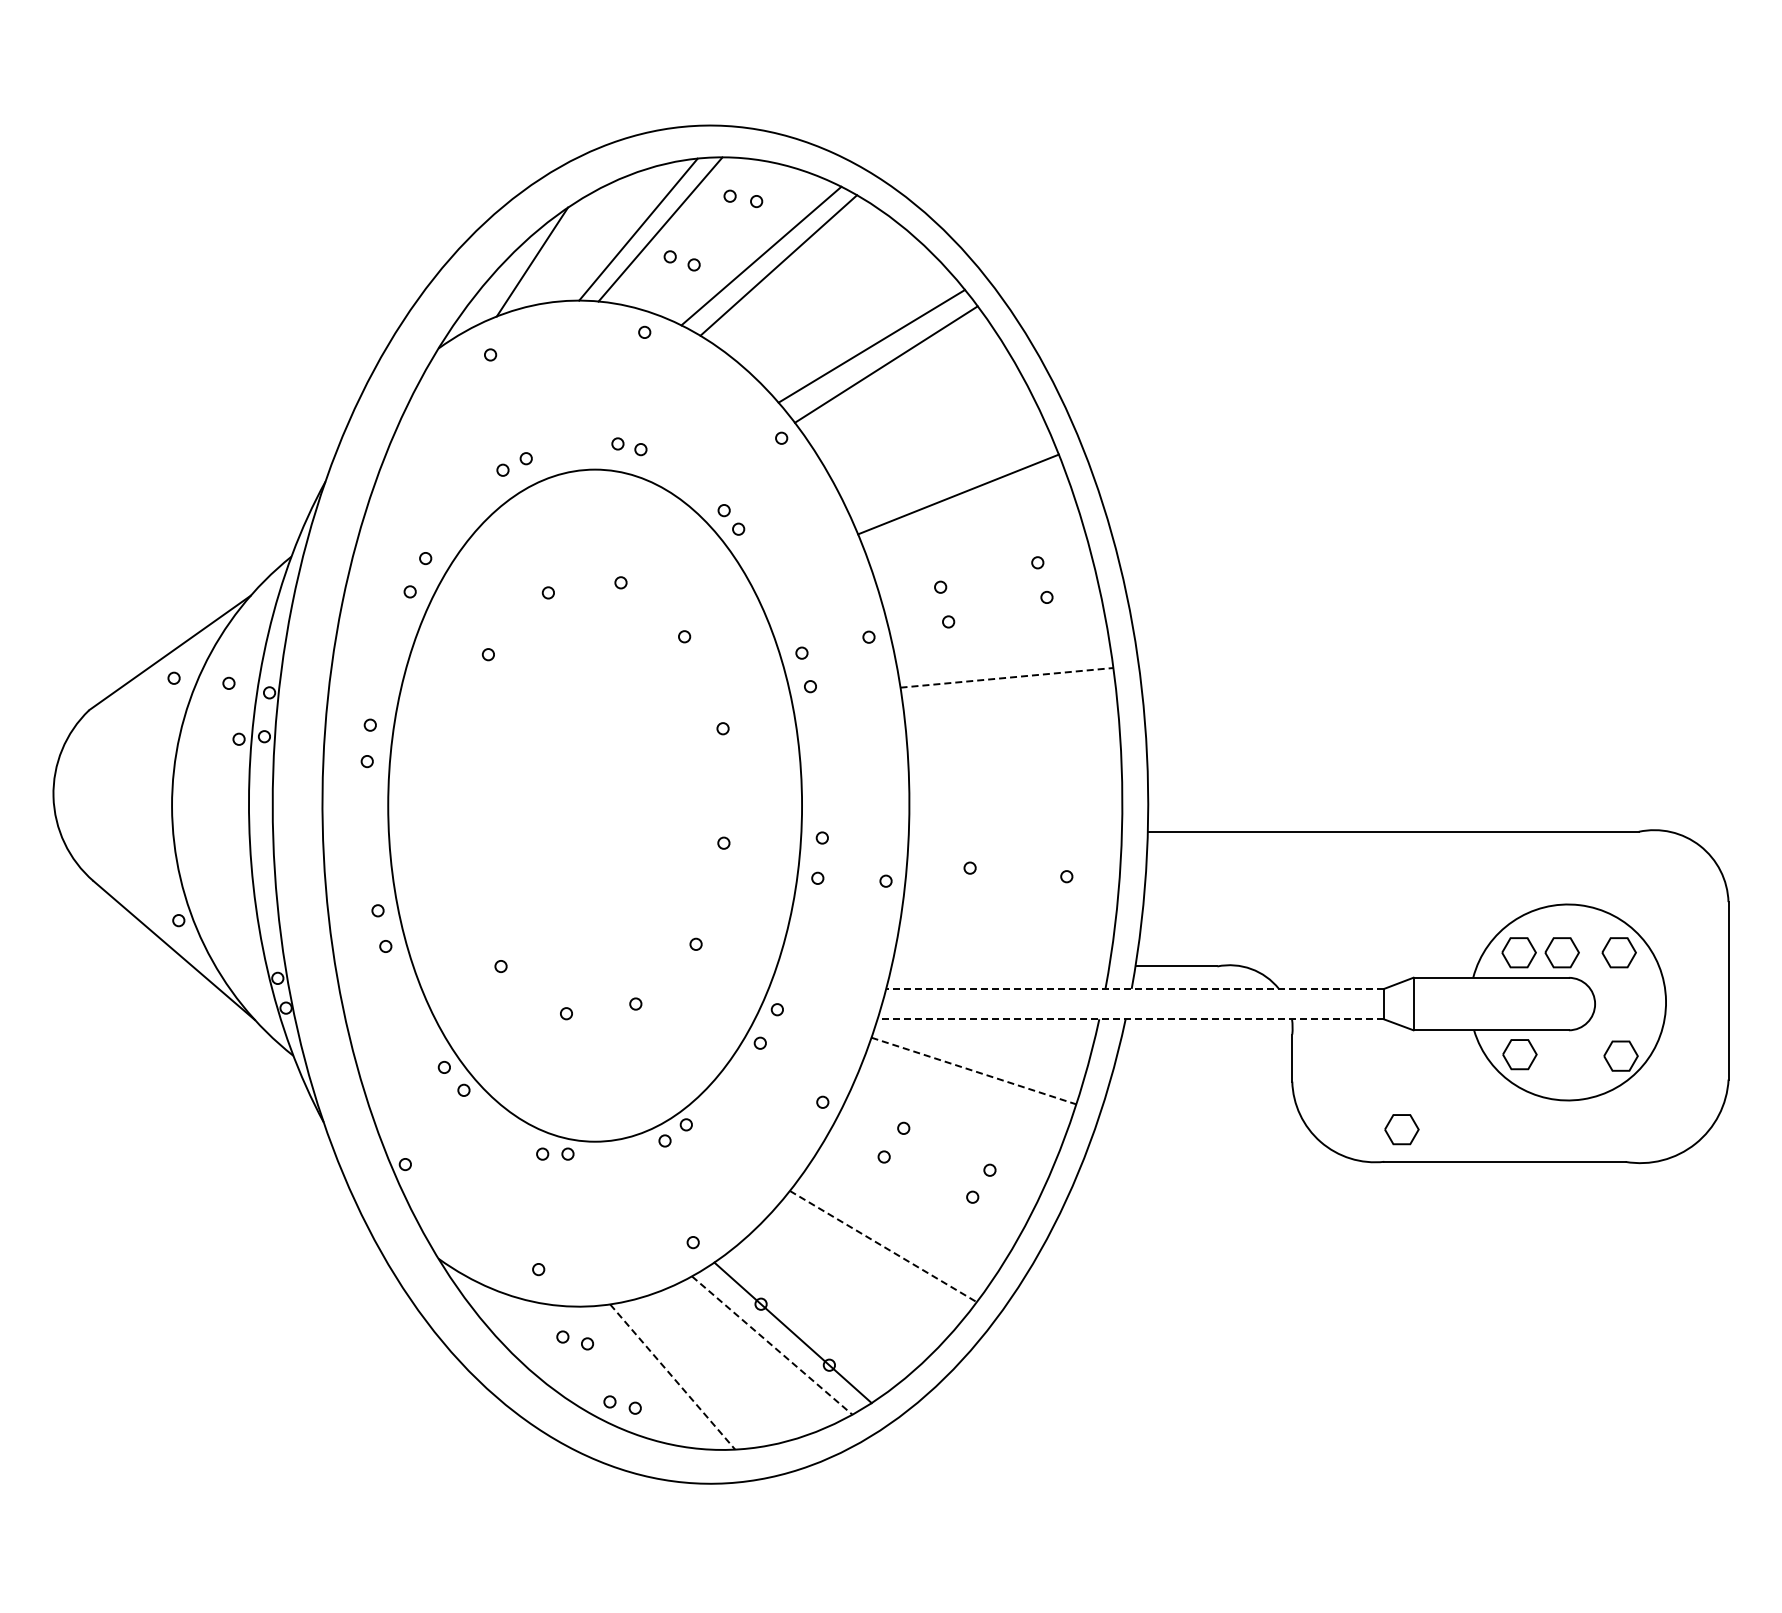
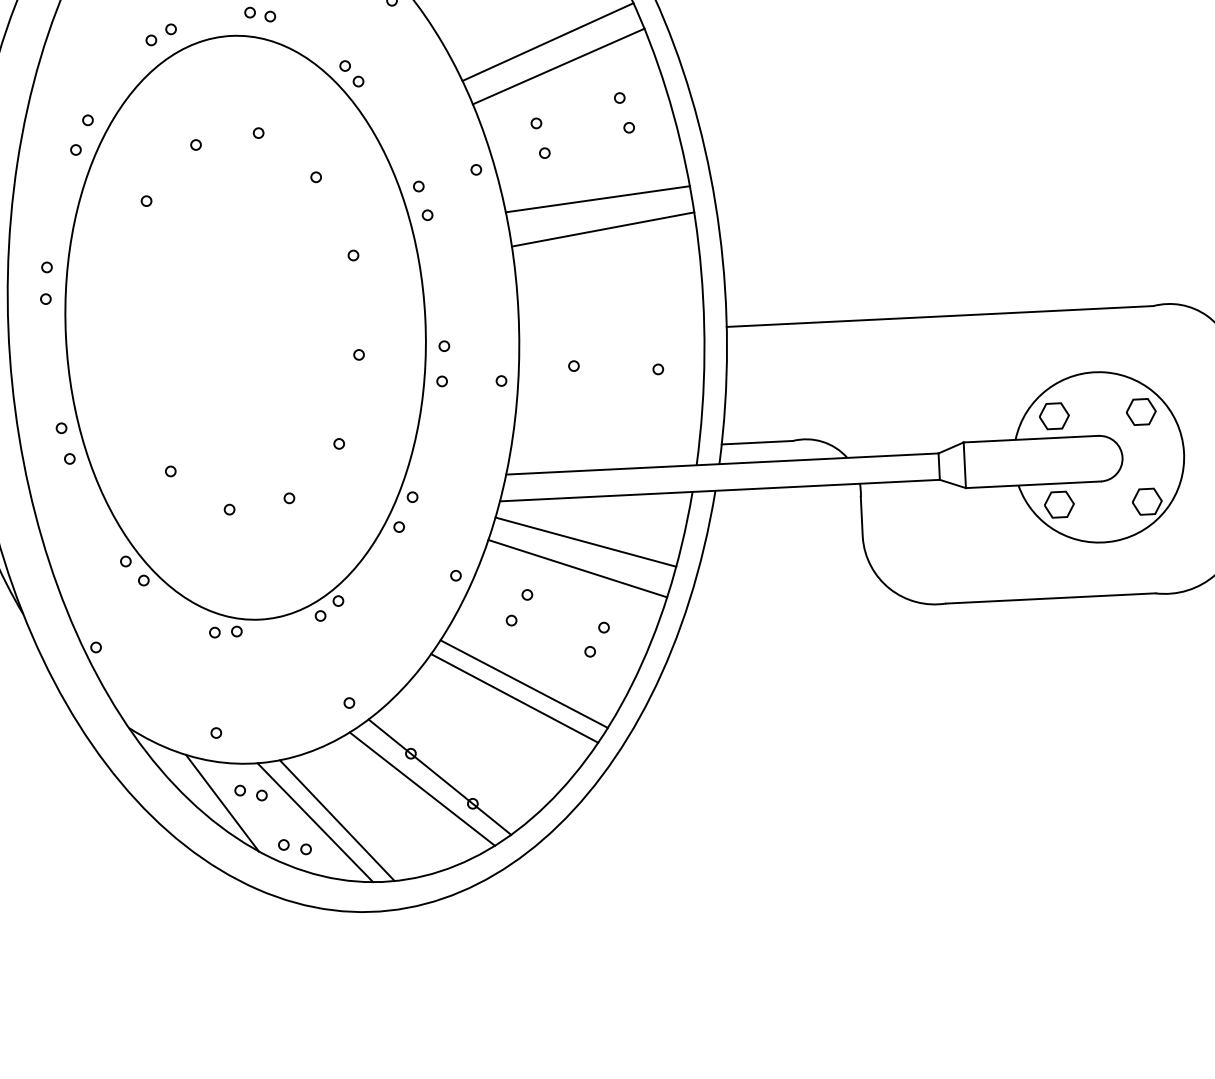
line: (969, 522) -> (558, 65), added
line: (1006, 677) -> (597, 198), dashed -> solid
line: (1010, 712) -> (602, 229), added
part: (1561, 952) -> (1091, 414), removed
line: (1135, 988) -> (722, 463), dashed -> solid
line: (1130, 1019) -> (719, 490), dashed -> solid
line: (973, 1071) -> (585, 542), dashed -> solid
line: (963, 1101) -> (578, 569), added
part: (1401, 1129) -> (959, 574), removed
line: (894, 1230) -> (523, 684), added
line: (883, 1246) -> (514, 698), dashed -> solid
line: (772, 1345) -> (422, 789), dashed -> solid
line: (541, 1350) -> (222, 803), added
line: (647, 1377) -> (315, 822), added
line: (672, 1377) -> (337, 821), dashed -> solid

